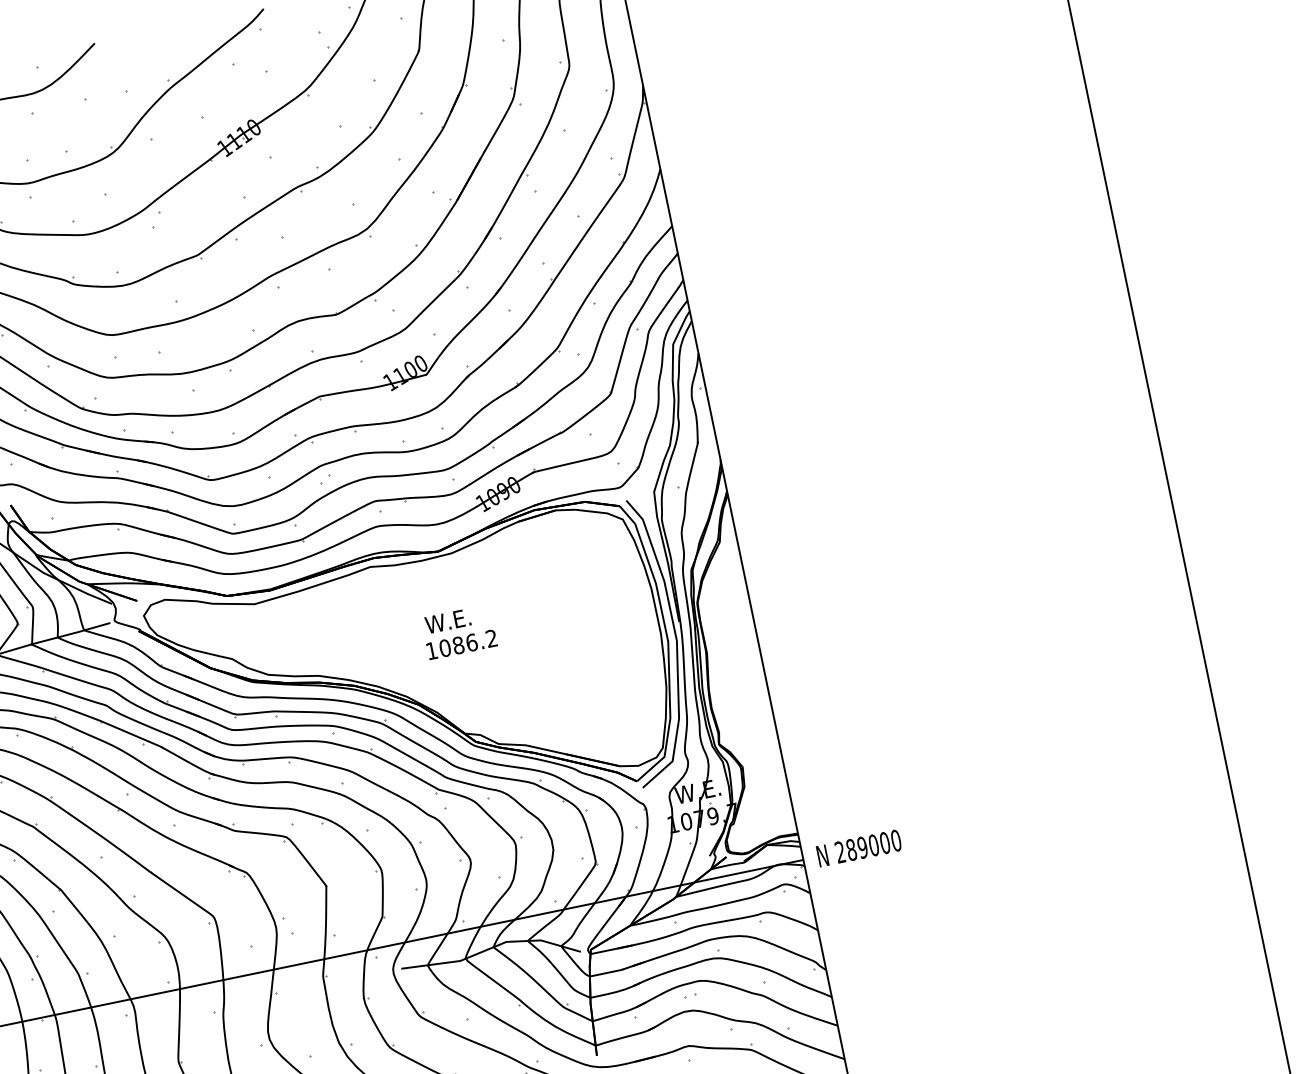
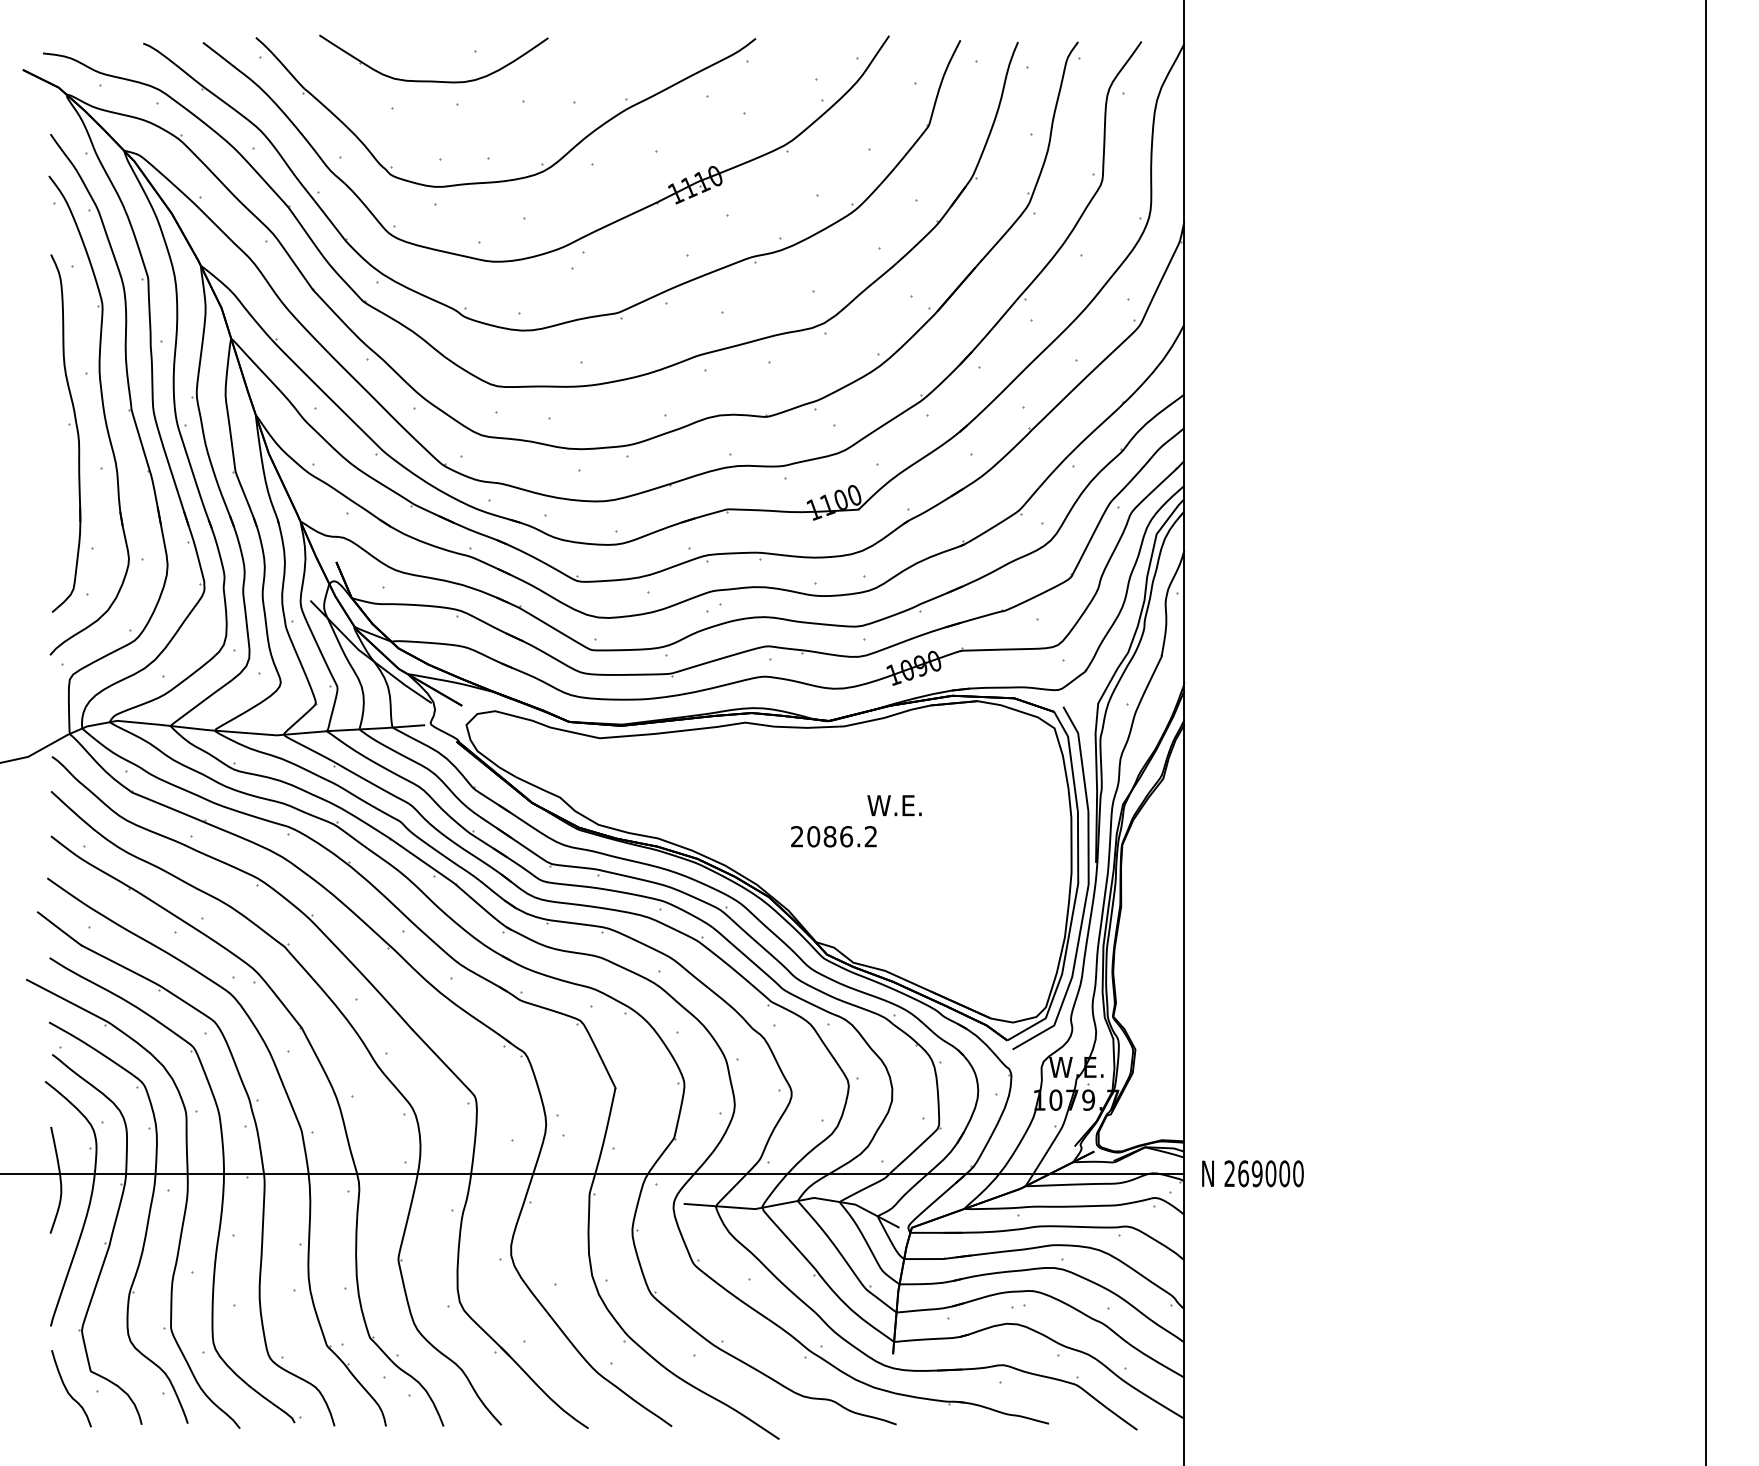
text: (447, 621) -> (894, 805), moved
text: (431, 650) -> (797, 836), 1086.2 -> 2086.2
text: (851, 849) -> (1243, 1173), 289000 -> 269000

